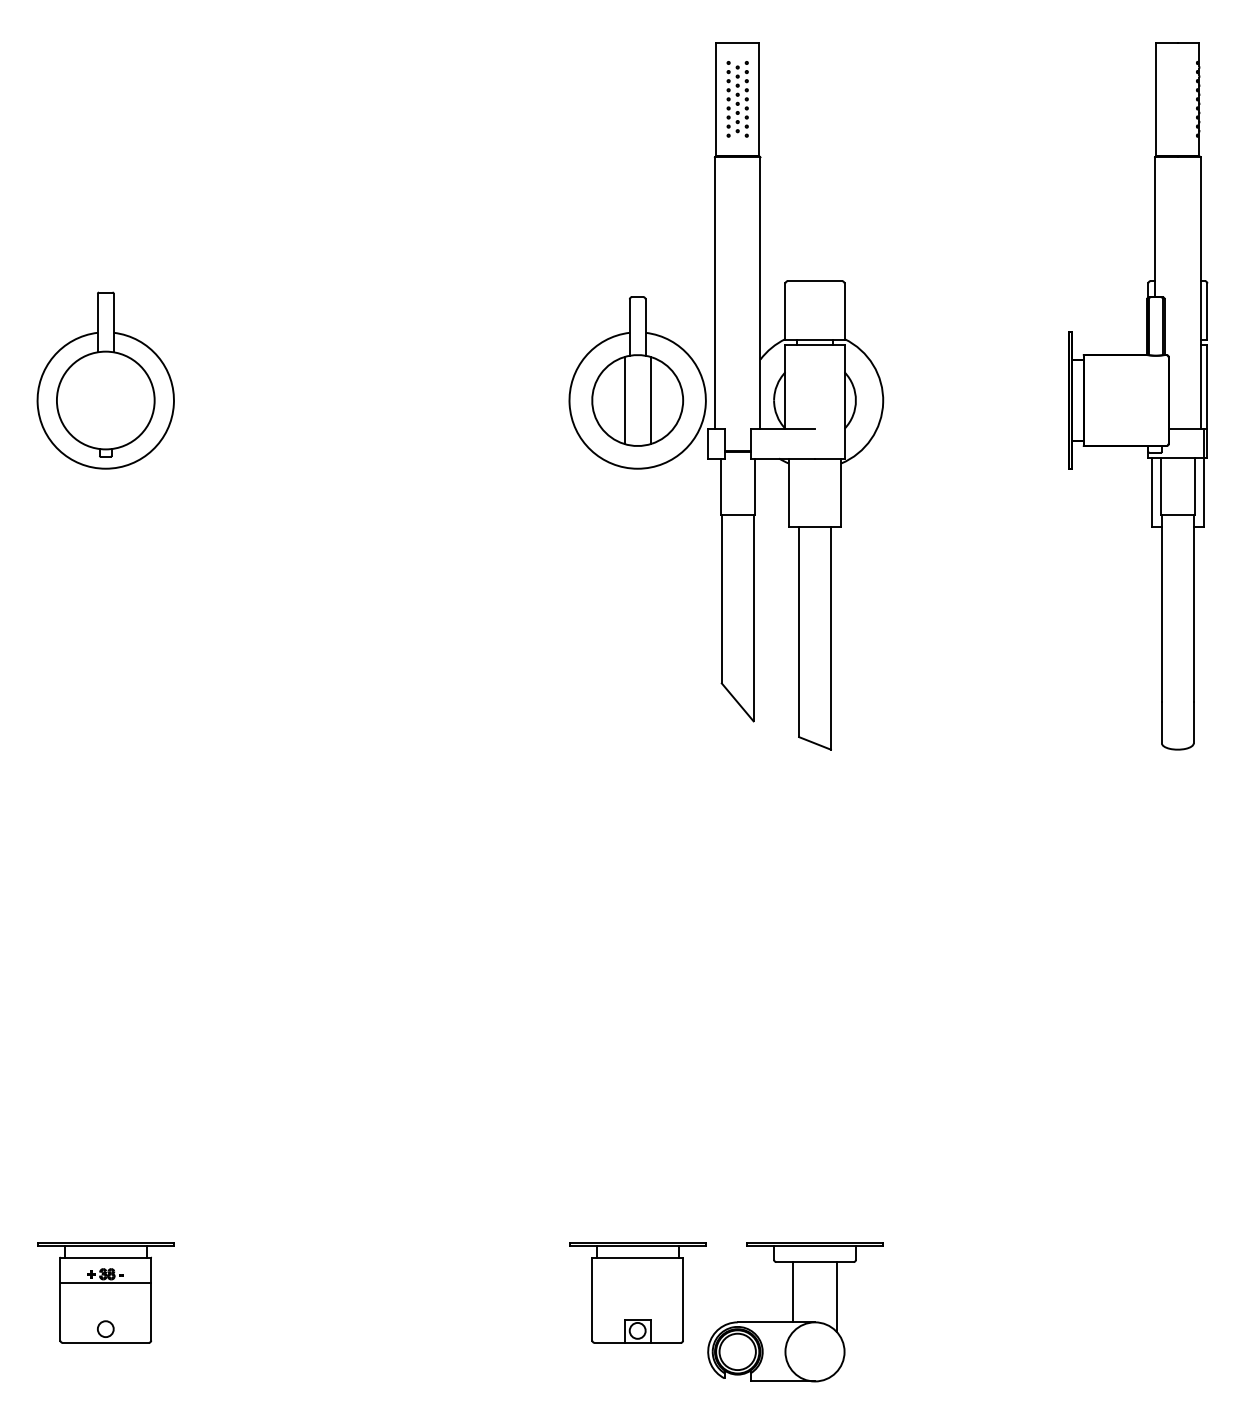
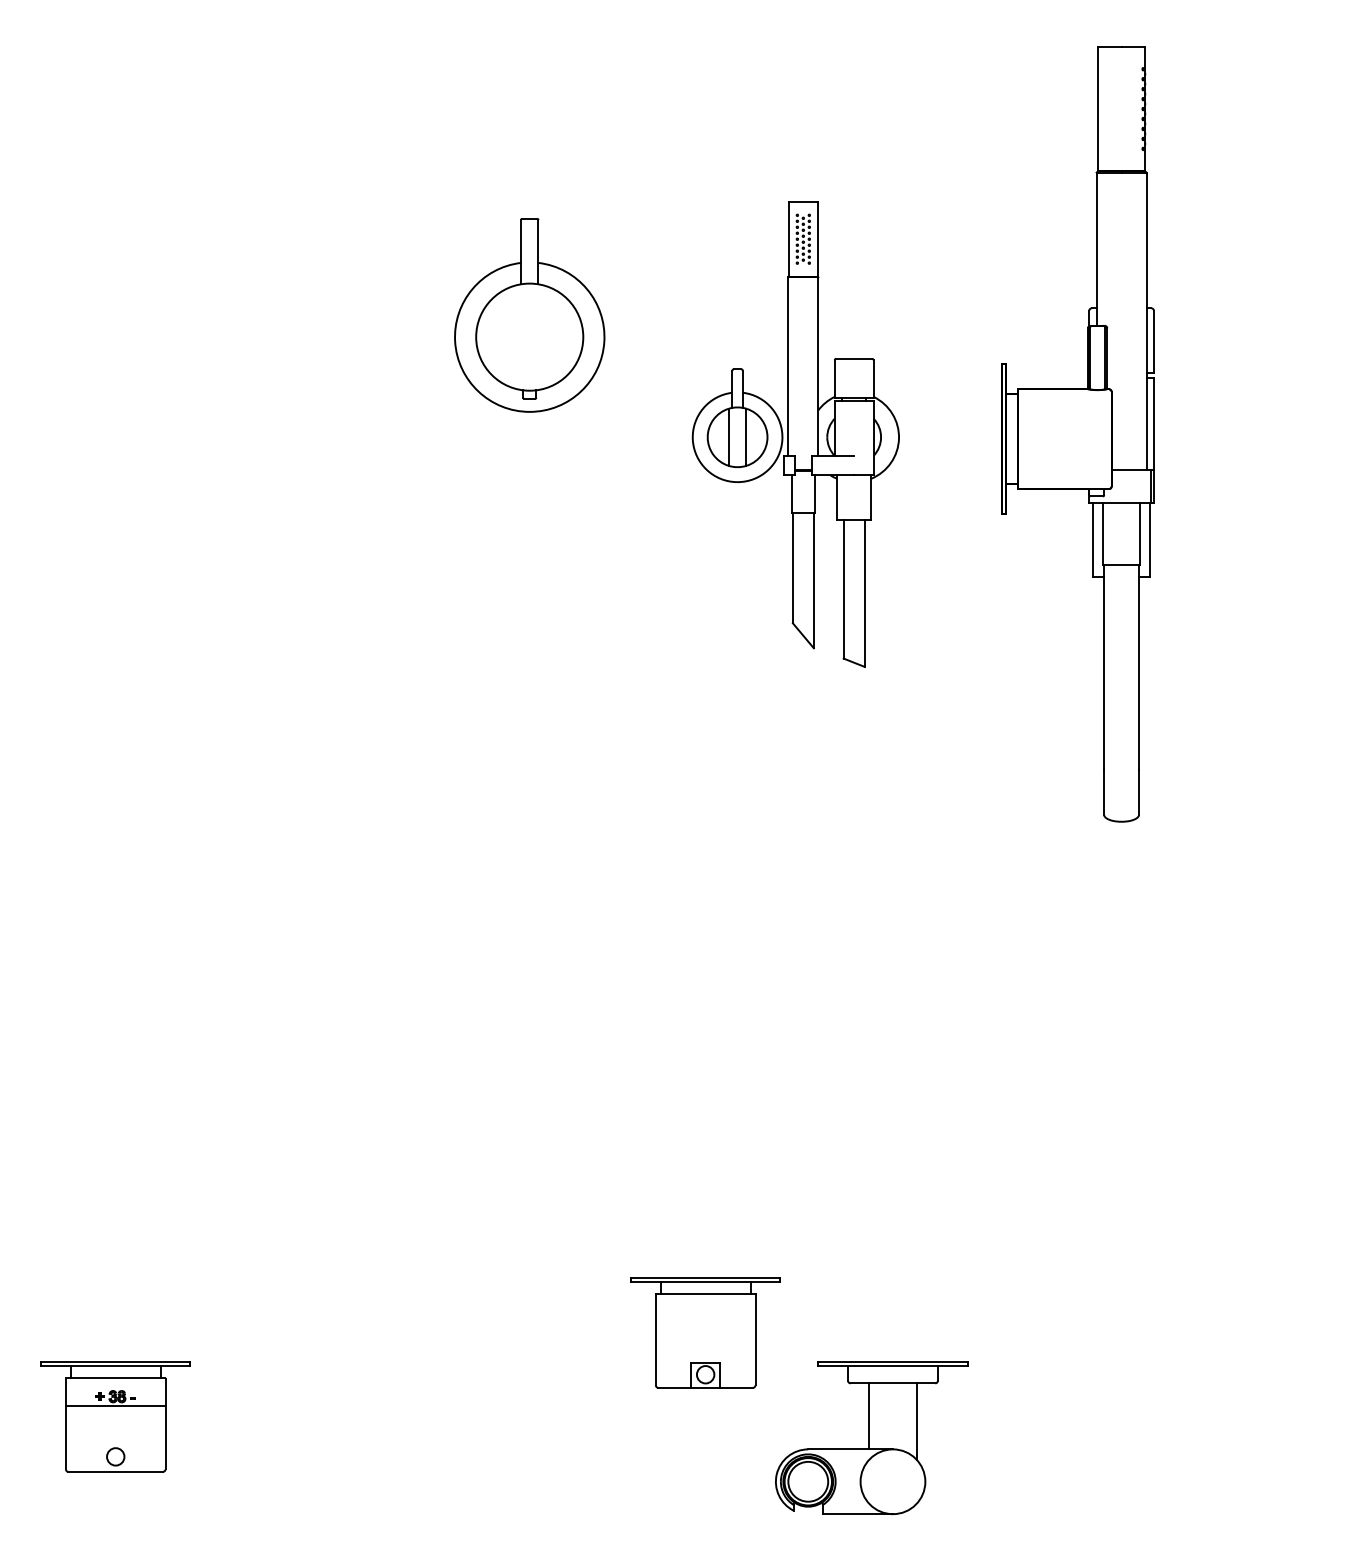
part: (105, 380) -> (529, 315), moved
part: (726, 396) -> (795, 434), size x0.6
part: (1137, 396) -> (1077, 434), moved
part: (637, 1292) -> (705, 1332), moved

